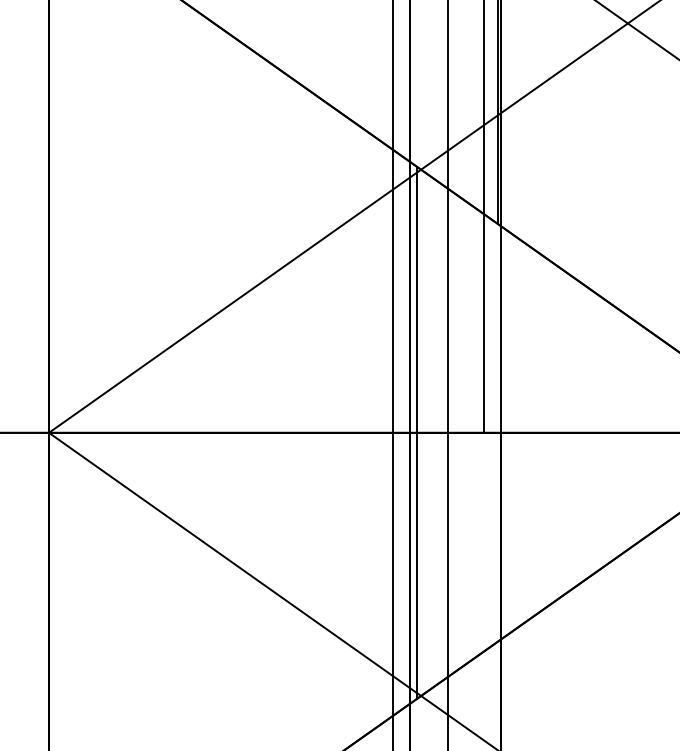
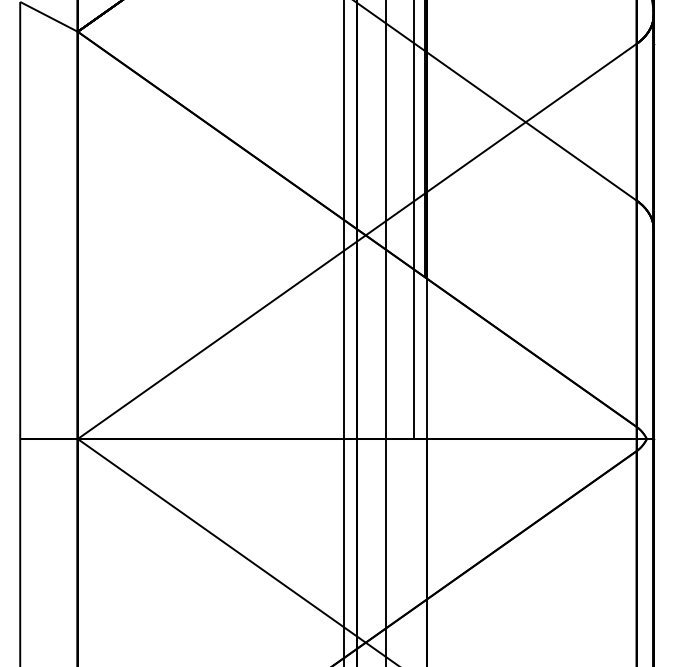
line: (416, 432) -> (362, 438), removed

